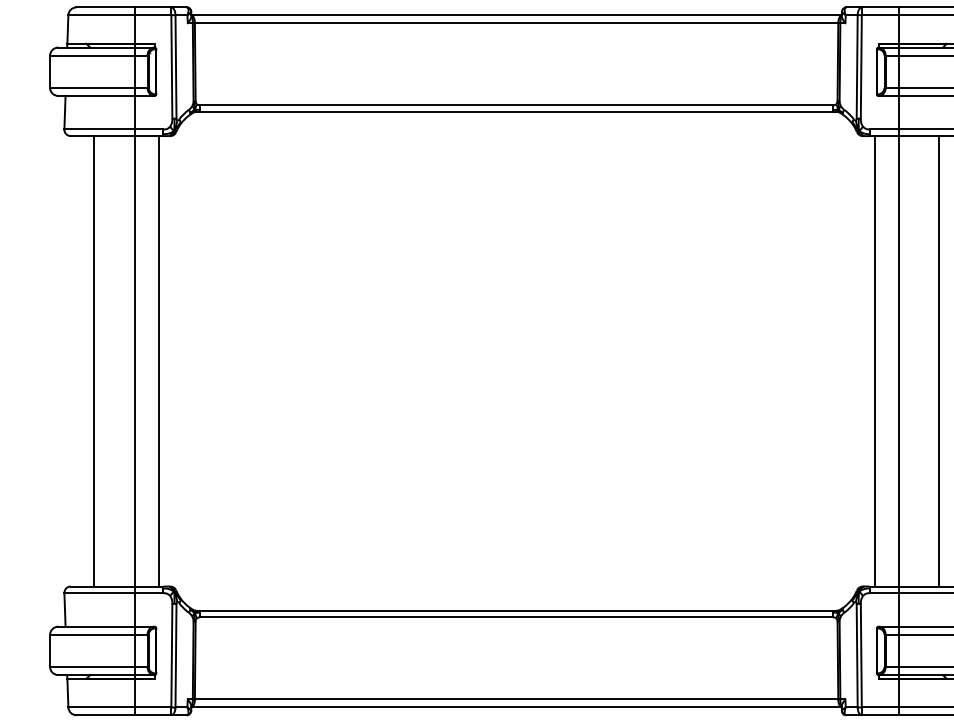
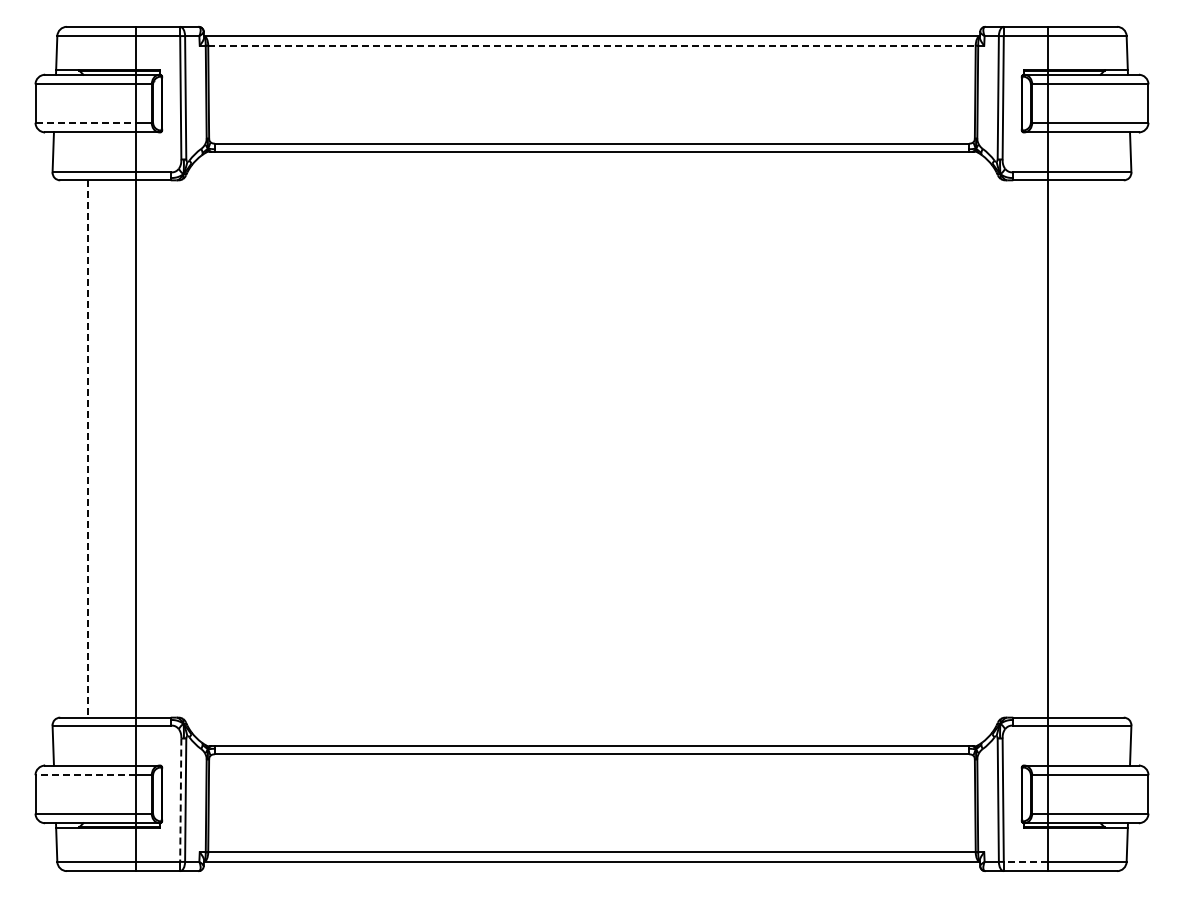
line: (516, 23) -> (591, 45), solid -> dashed
line: (92, 87) -> (86, 122), solid -> dashed
line: (94, 360) -> (88, 448), solid -> dashed
line: (159, 360) -> (165, 448), removed
line: (874, 360) -> (1018, 448), removed
line: (938, 360) -> (1095, 448), removed
line: (92, 635) -> (85, 775), solid -> dashed
line: (171, 655) -> (180, 800), solid -> dashed
line: (880, 707) -> (1025, 861), solid -> dashed

